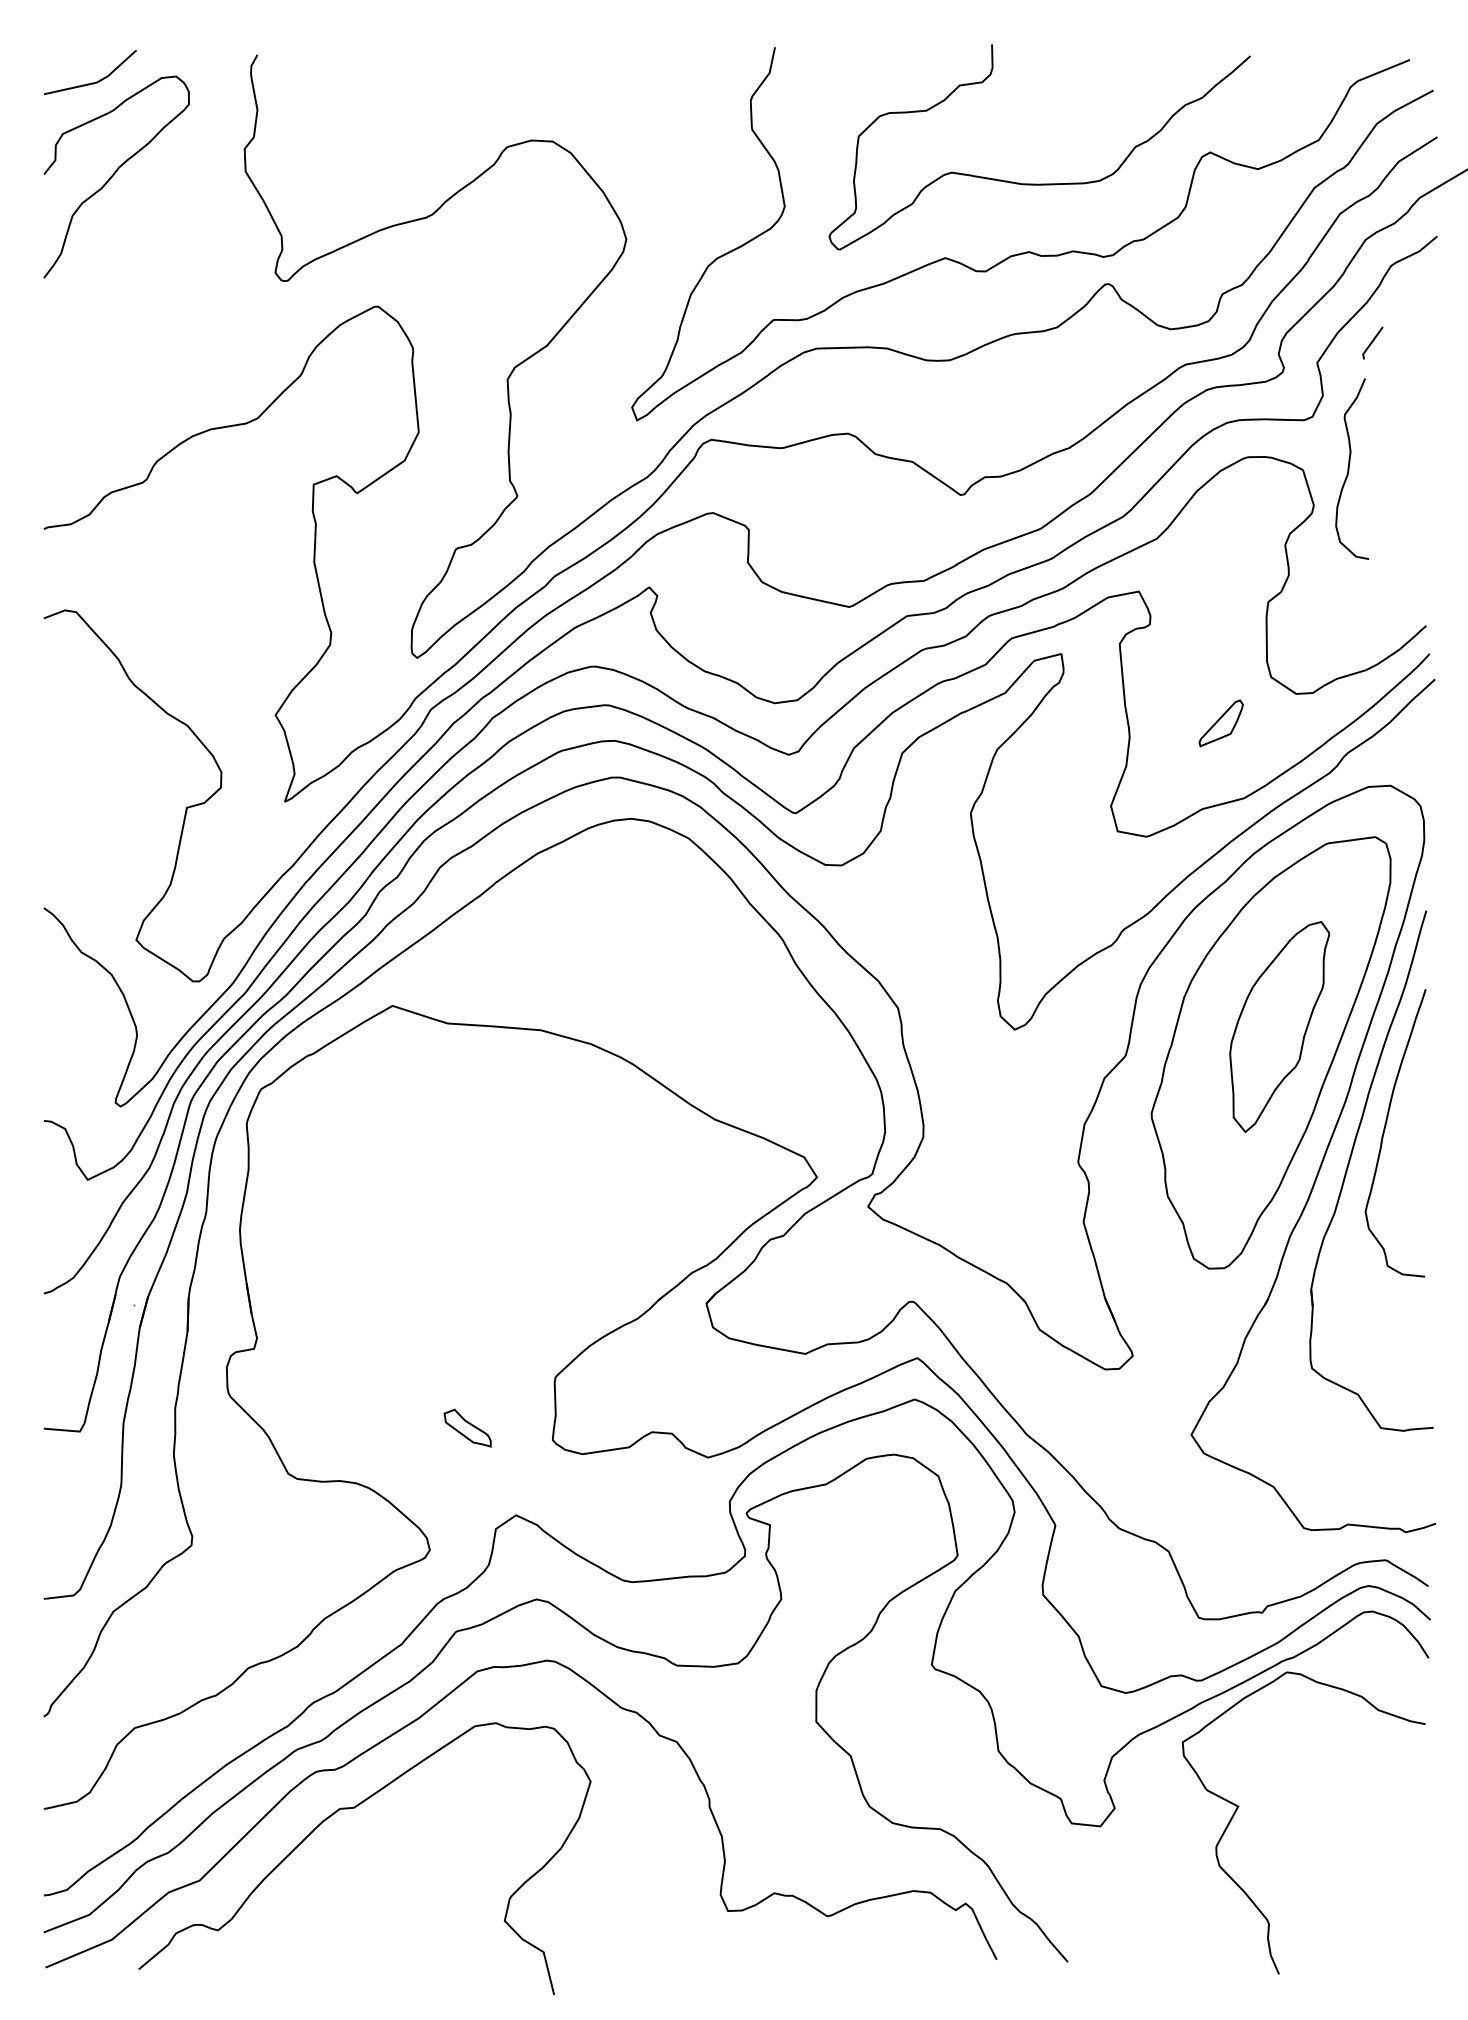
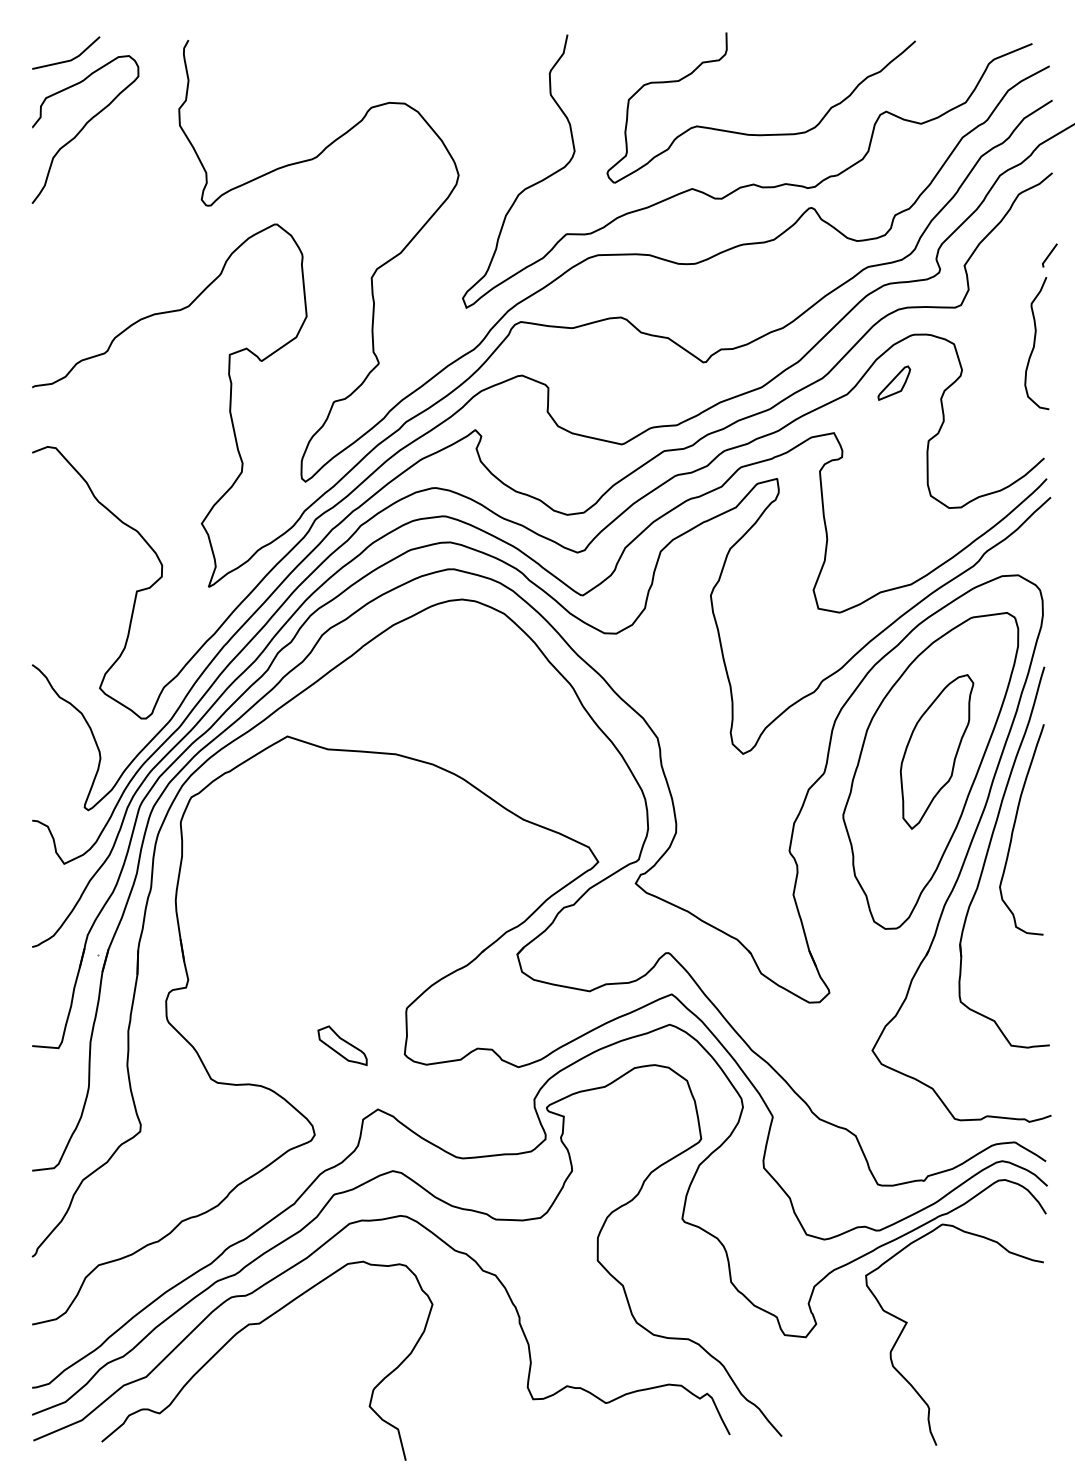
line: (1372, 342) -> (1049, 255), moved
curve: (1349, 468) -> (1035, 343), moved
part: (1220, 723) -> (893, 383), moved
part: (467, 1427) -> (342, 1045), size x1.43

